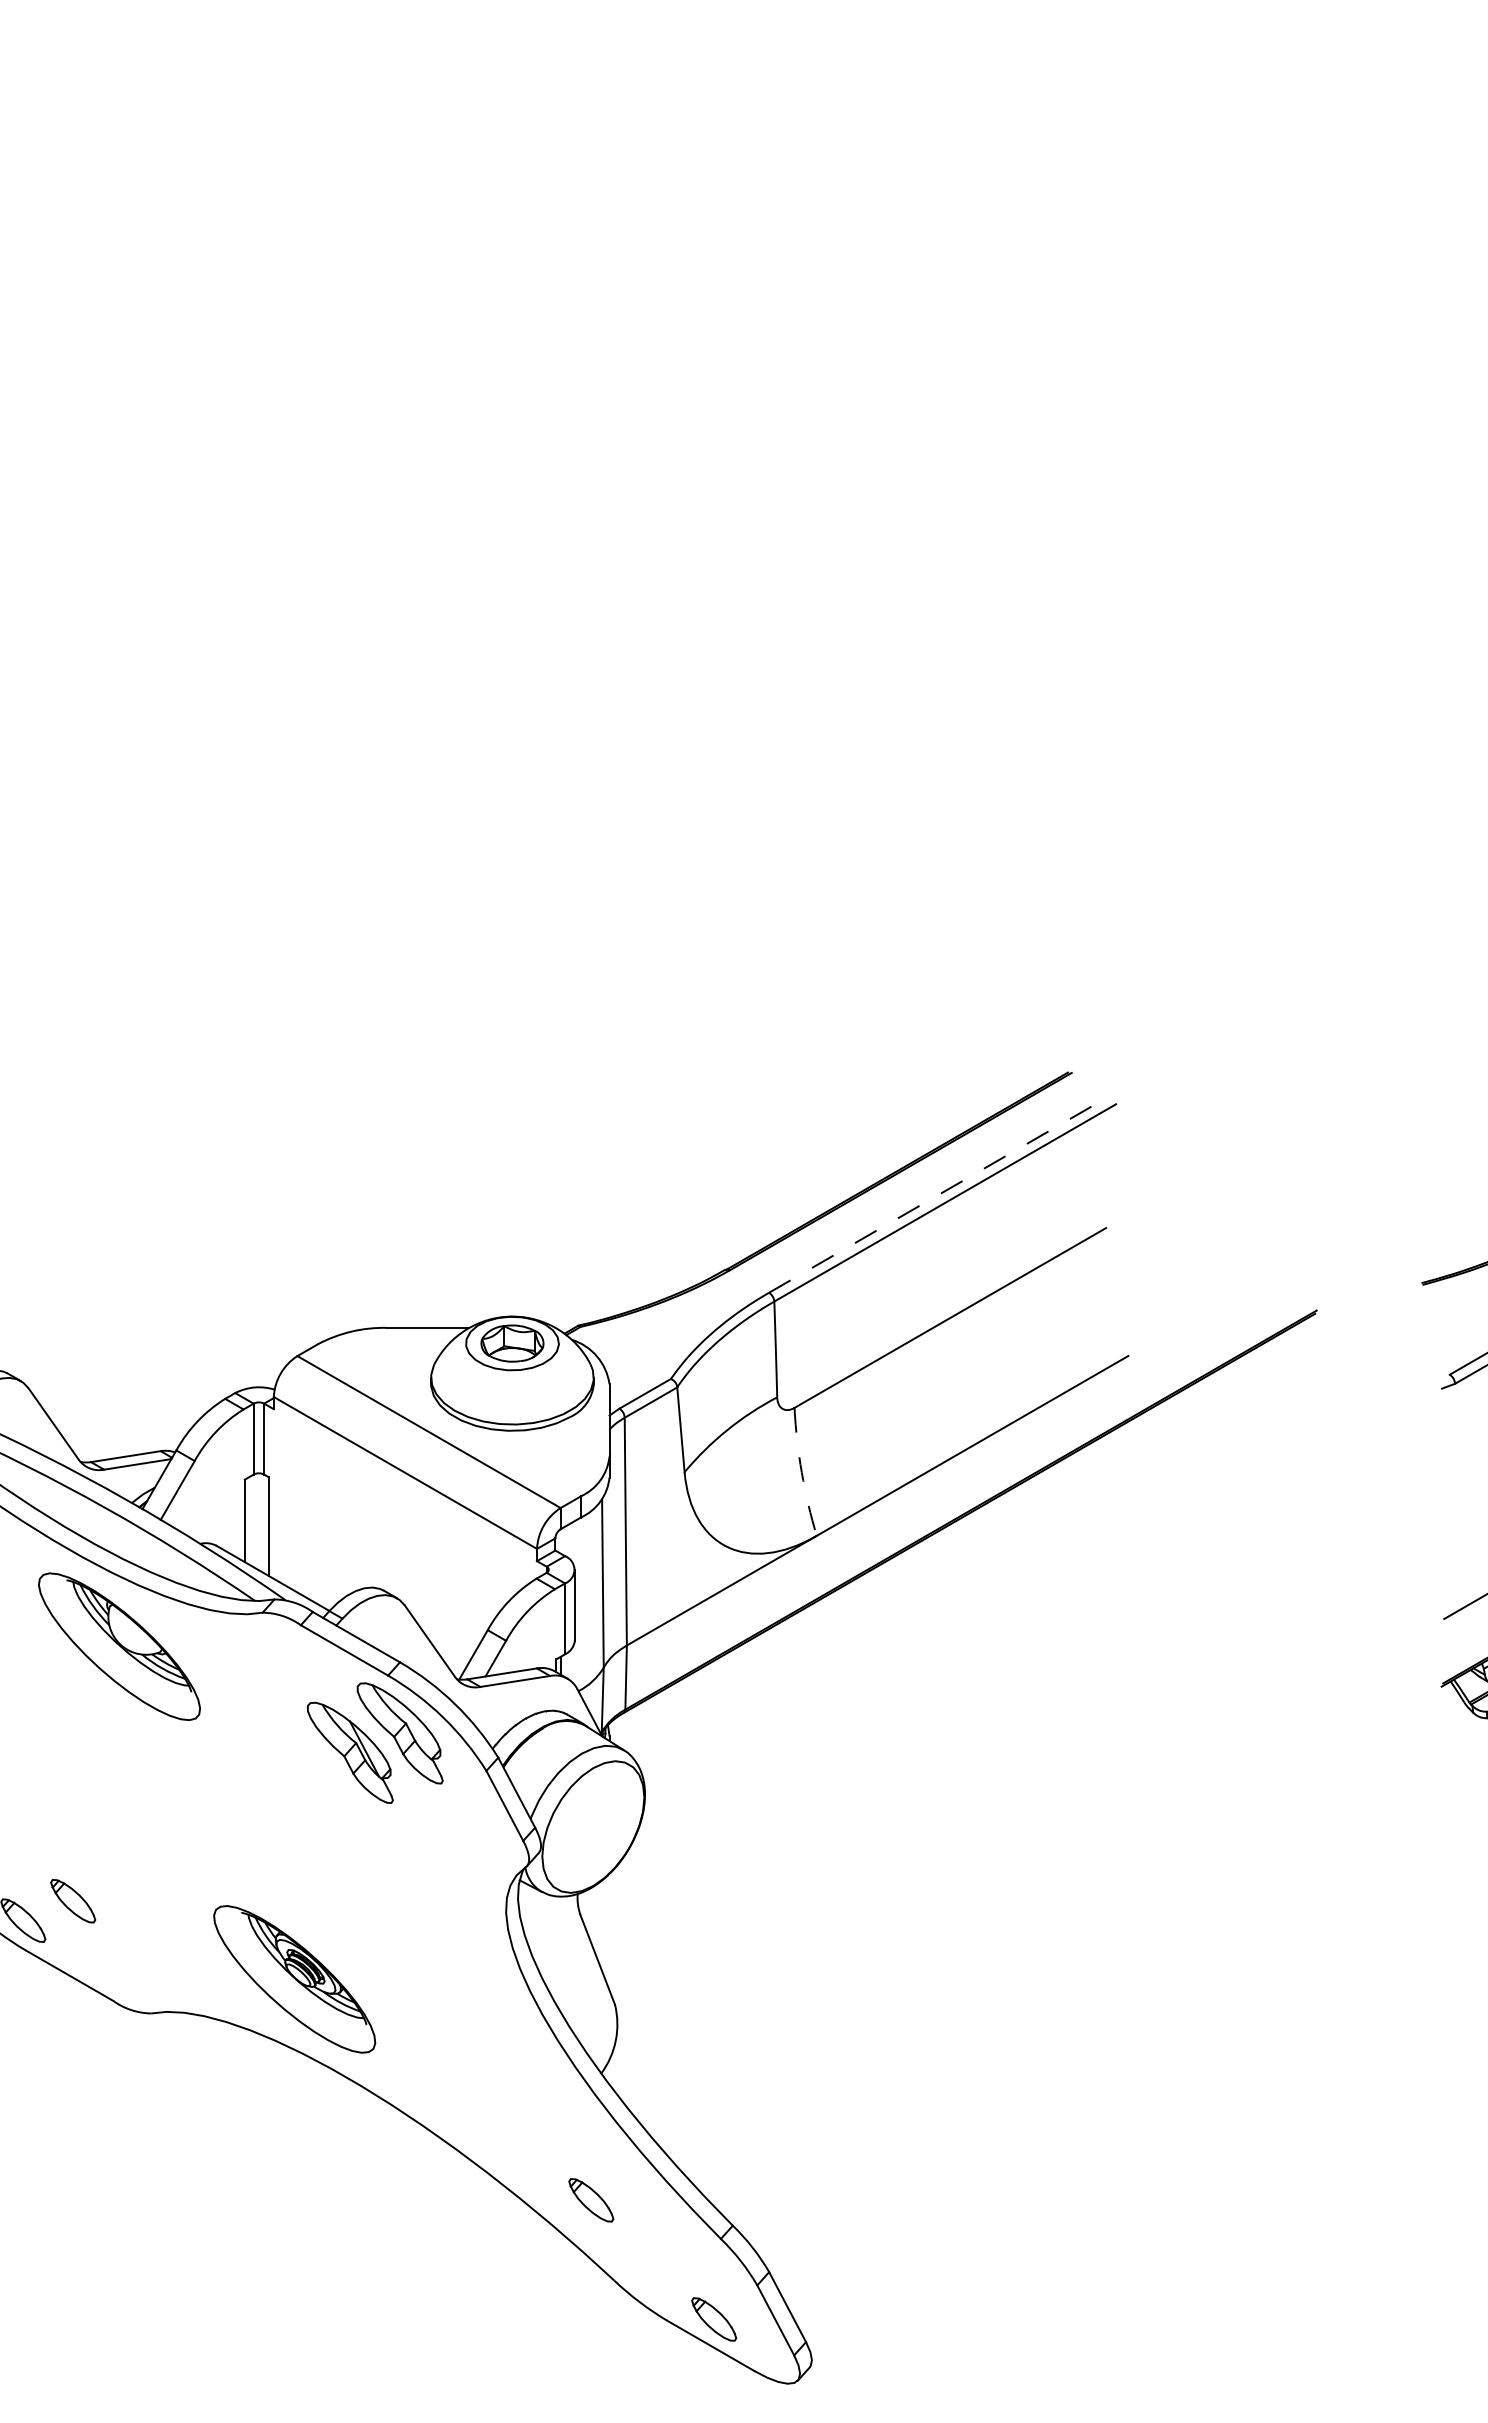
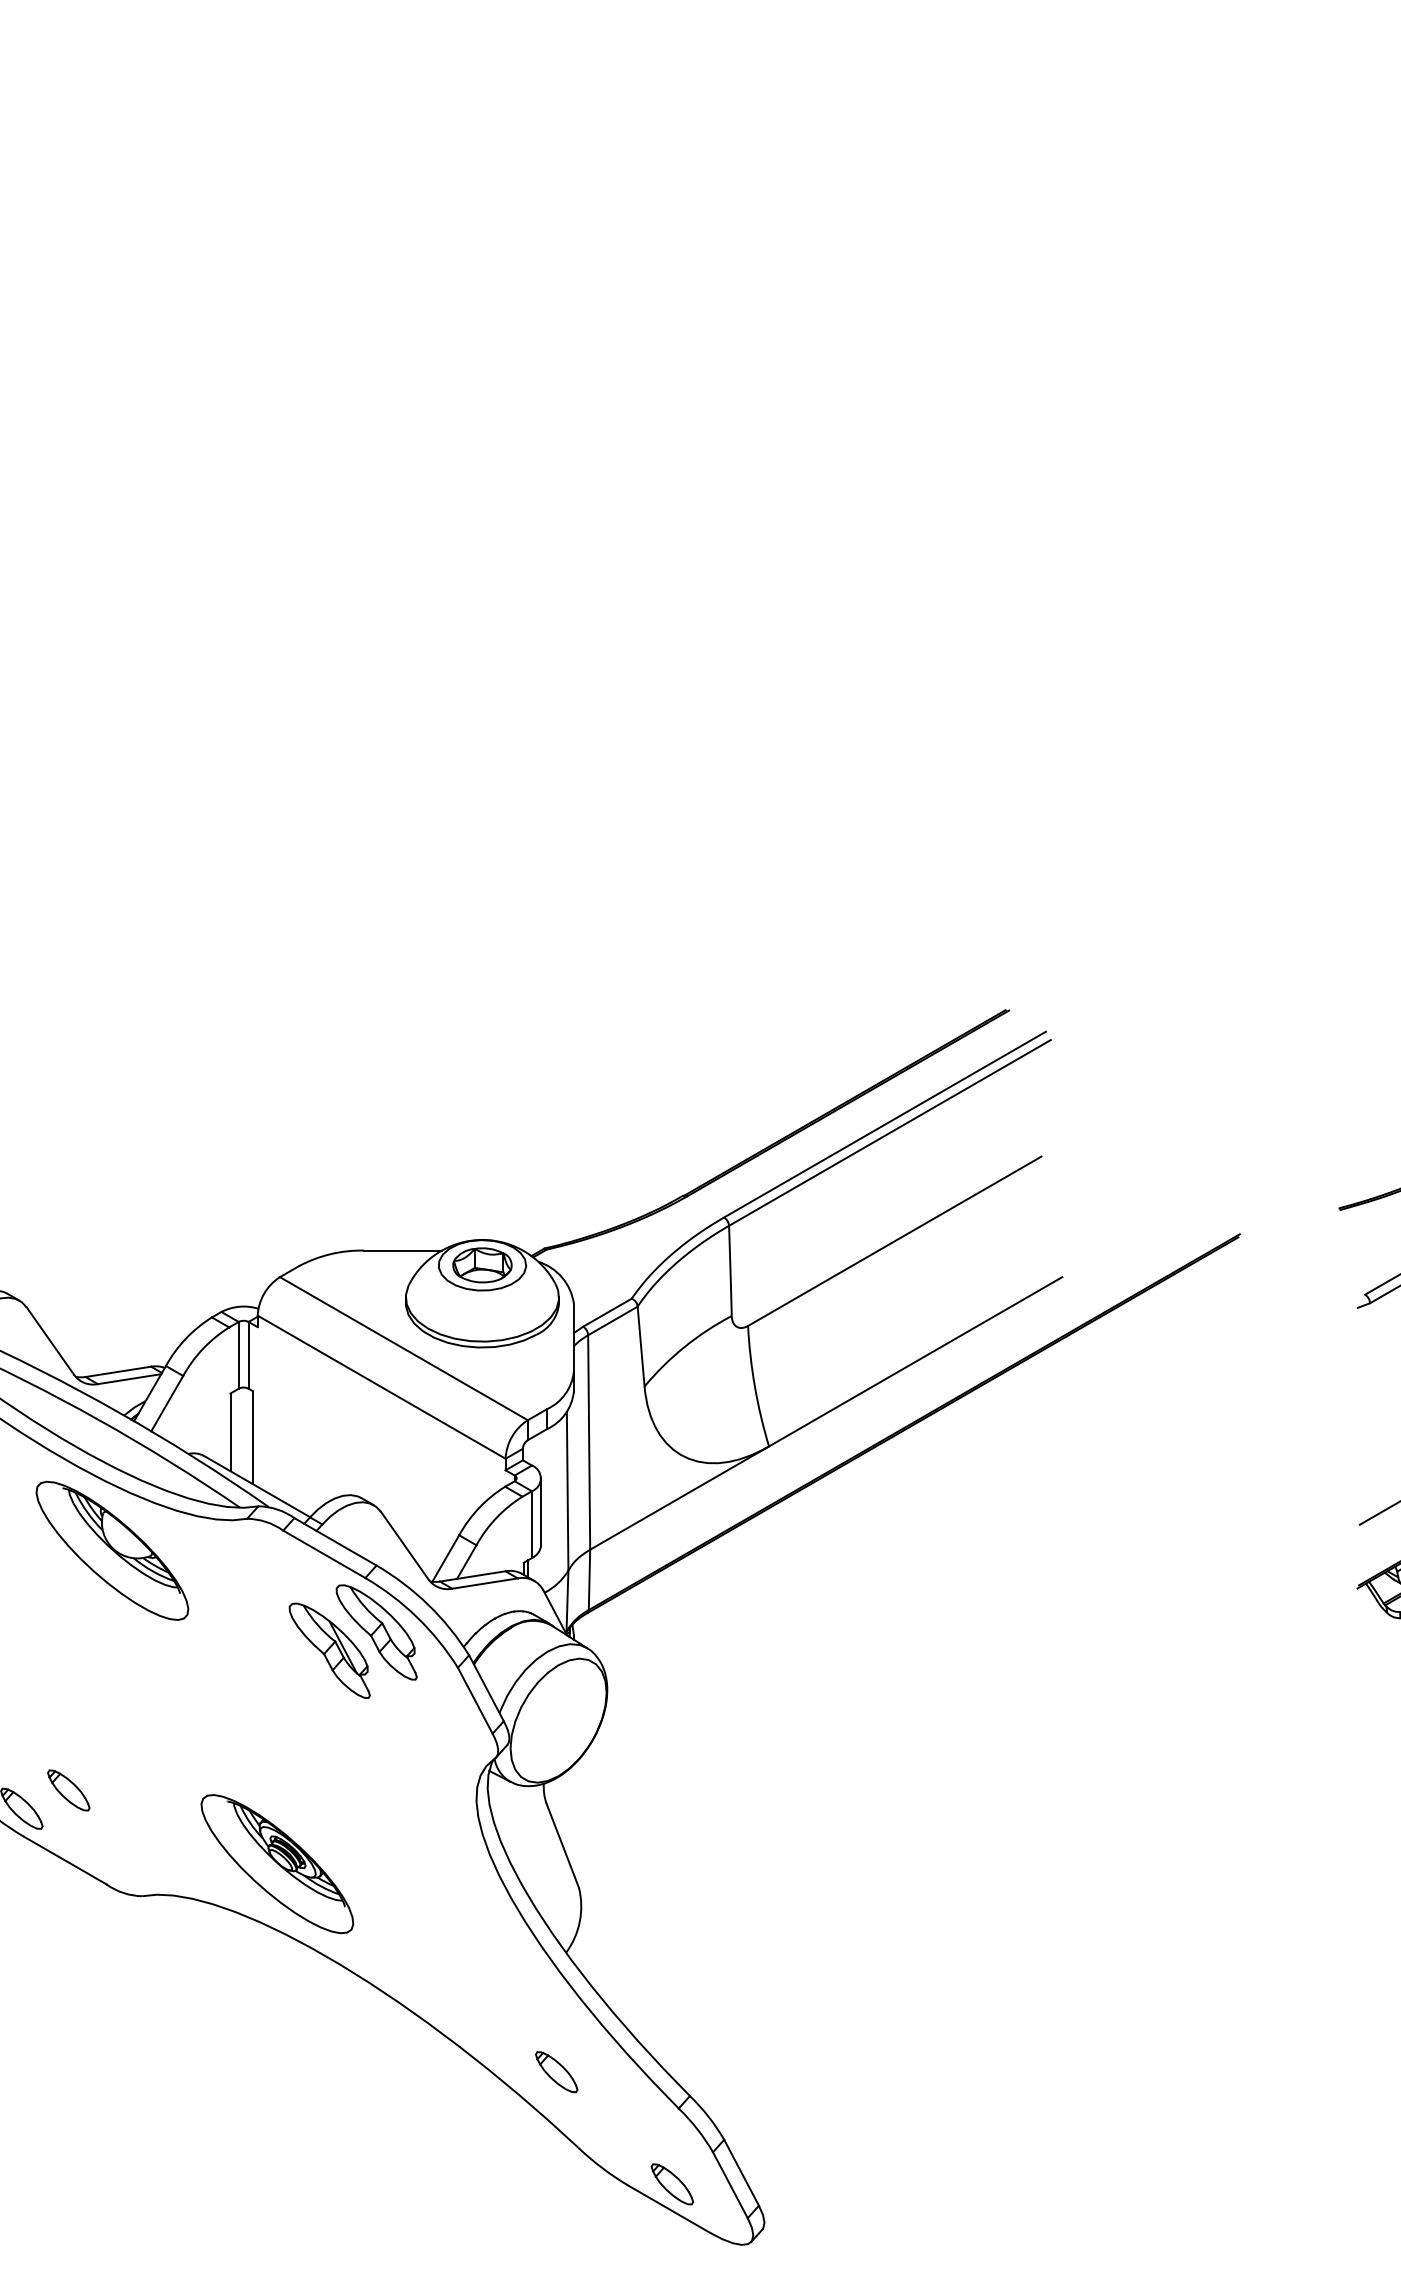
line: (940, 1193) -> (885, 1124), dashed -> solid
arc: (801, 1472) -> (754, 1386), dashed -> solid

